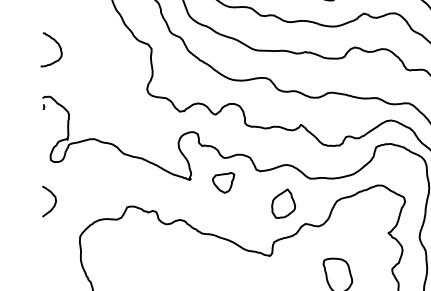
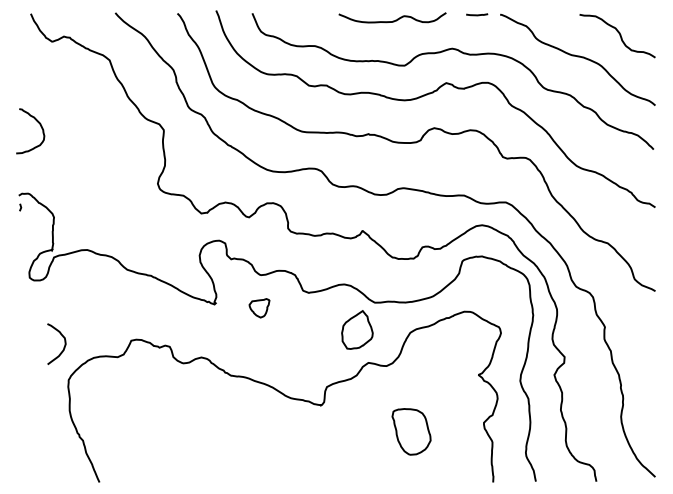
part: (223, 183) -> (259, 308), size x0.7
curve: (55, 201) -> (64, 343), moved
part: (283, 203) -> (357, 329), moved

